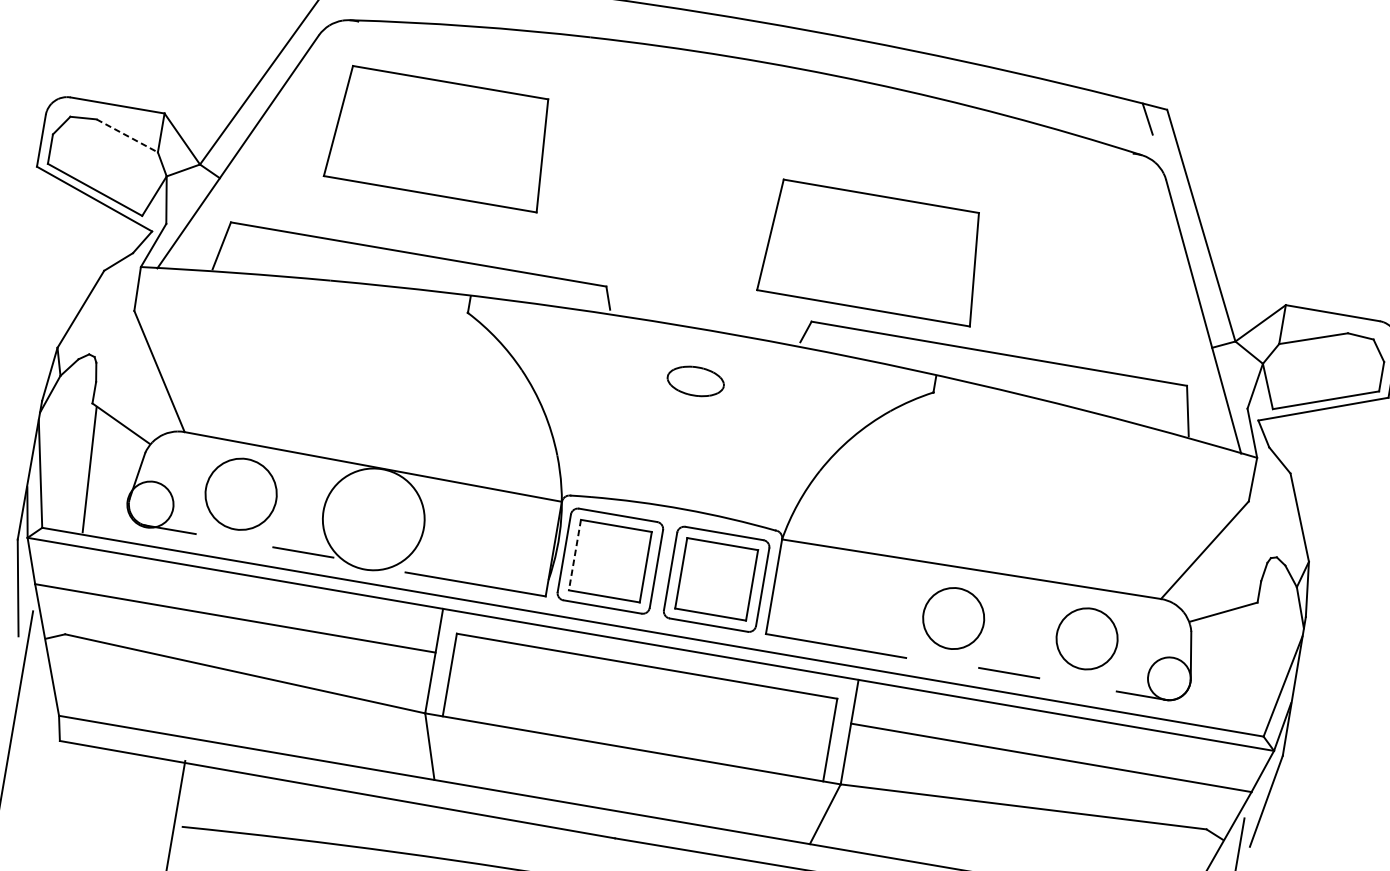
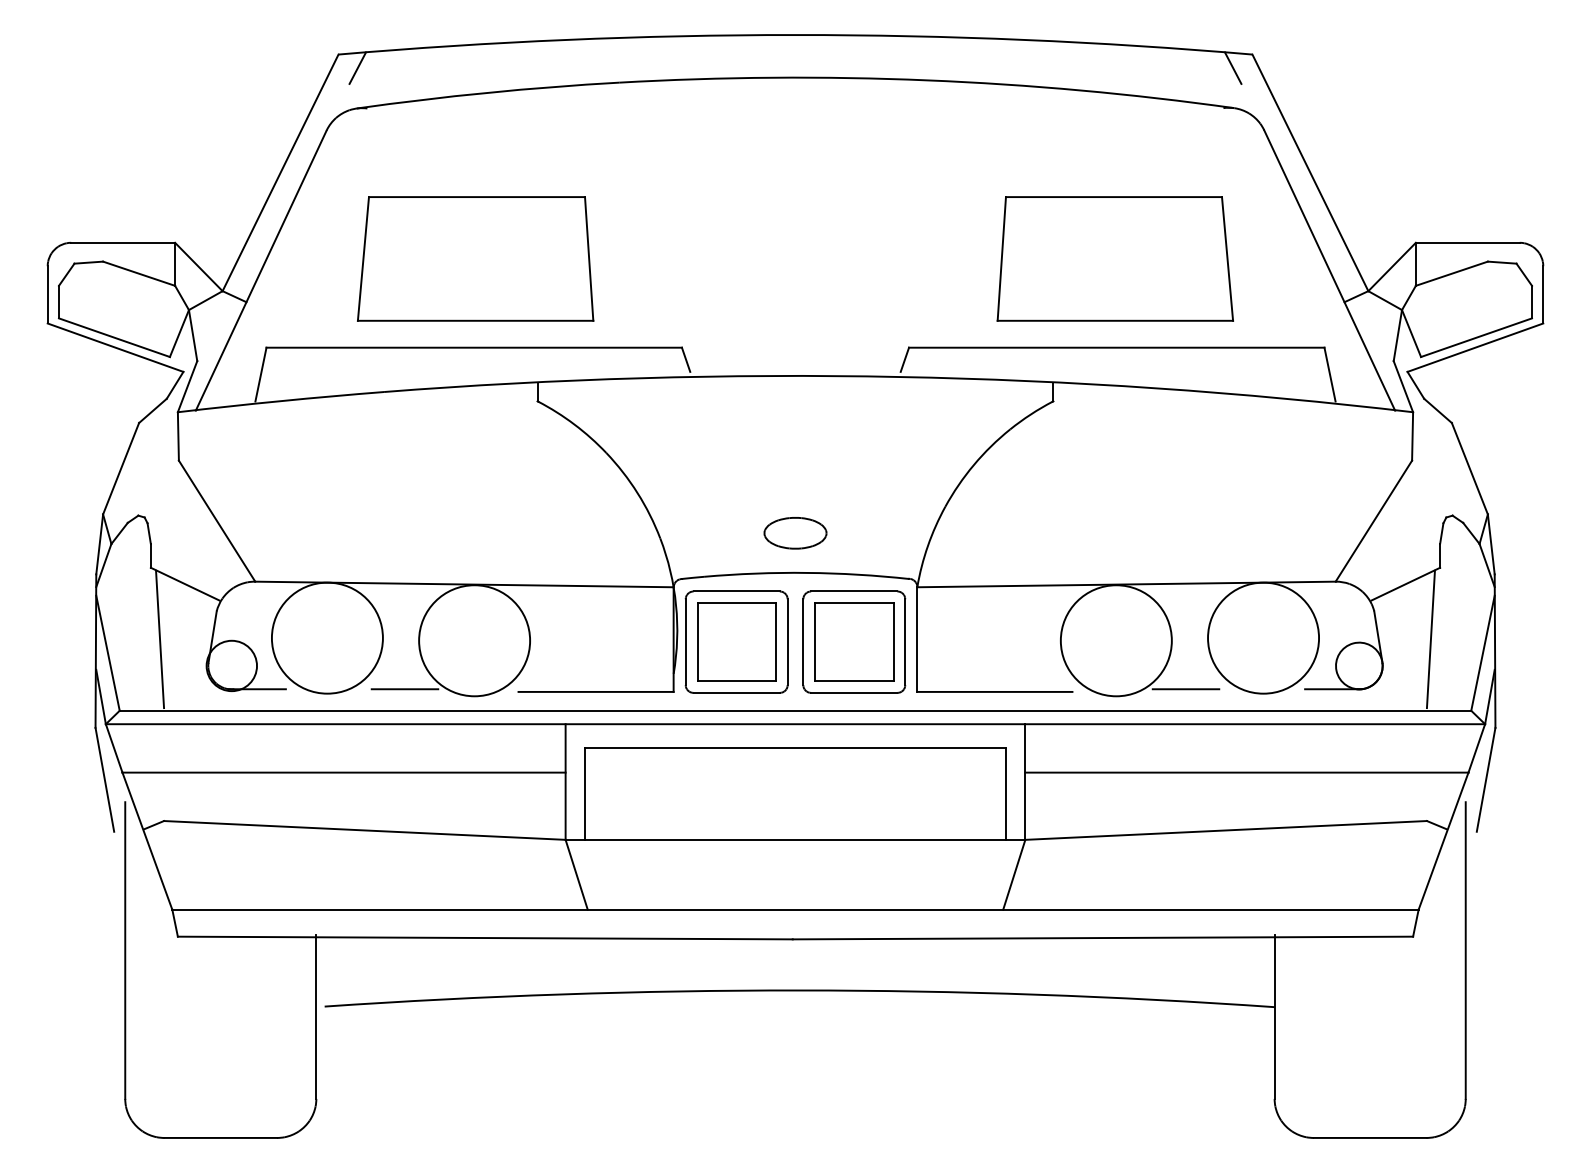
line: (127, 135) -> (139, 273), dashed -> solid
part: (439, 137) -> (475, 258), moved
part: (872, 251) -> (1114, 258), moved
part: (695, 381) -> (795, 533), moved
circle: (240, 493) -> (326, 637), size x1.43
line: (574, 555) -> (697, 642), dashed -> solid
circle: (952, 618) -> (1115, 640), size x1.67
circle: (1087, 638) -> (1263, 637), size x1.67
line: (1237, 665) -> (1430, 639), added

